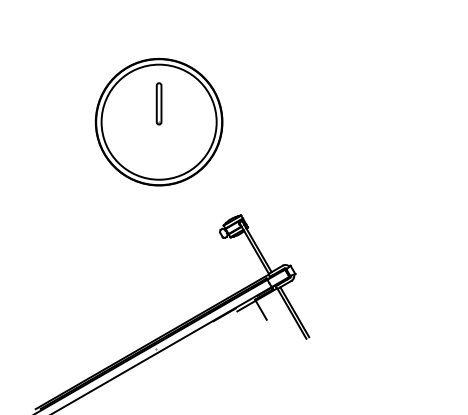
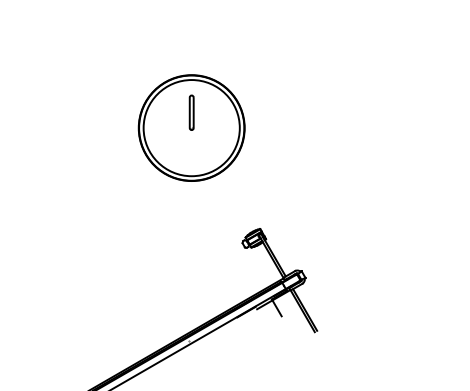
part: (158, 121) -> (191, 127), moved

